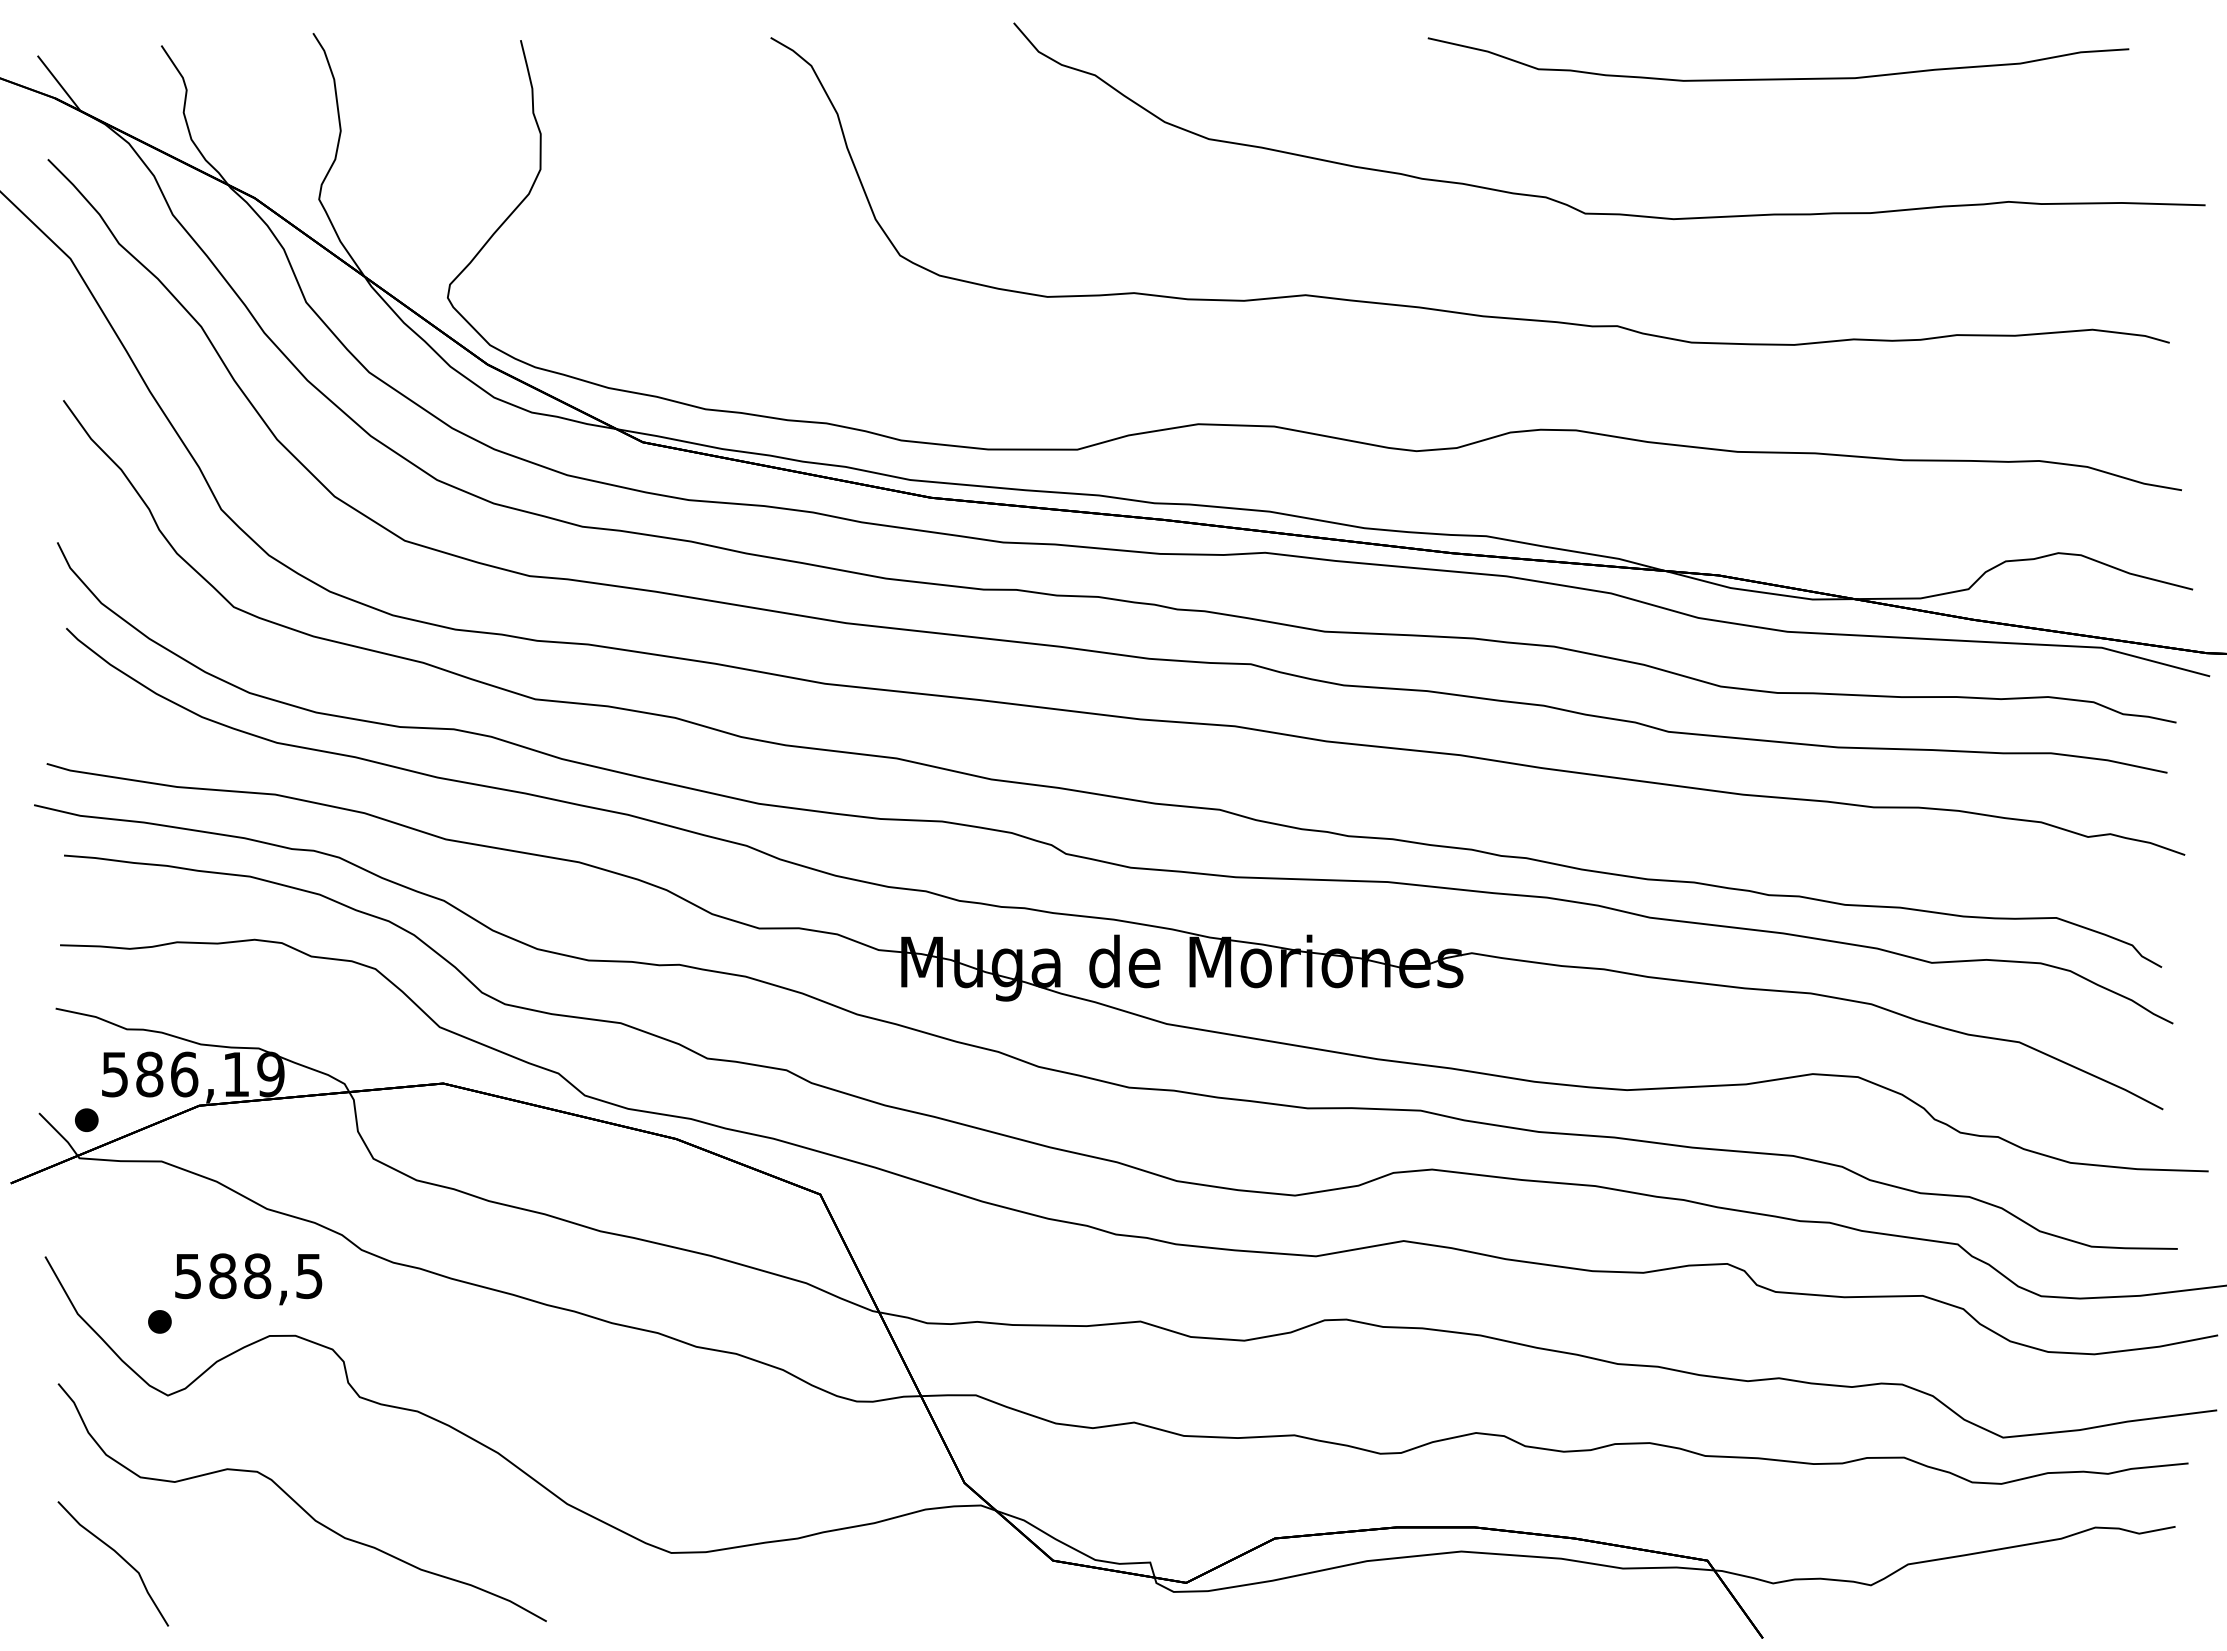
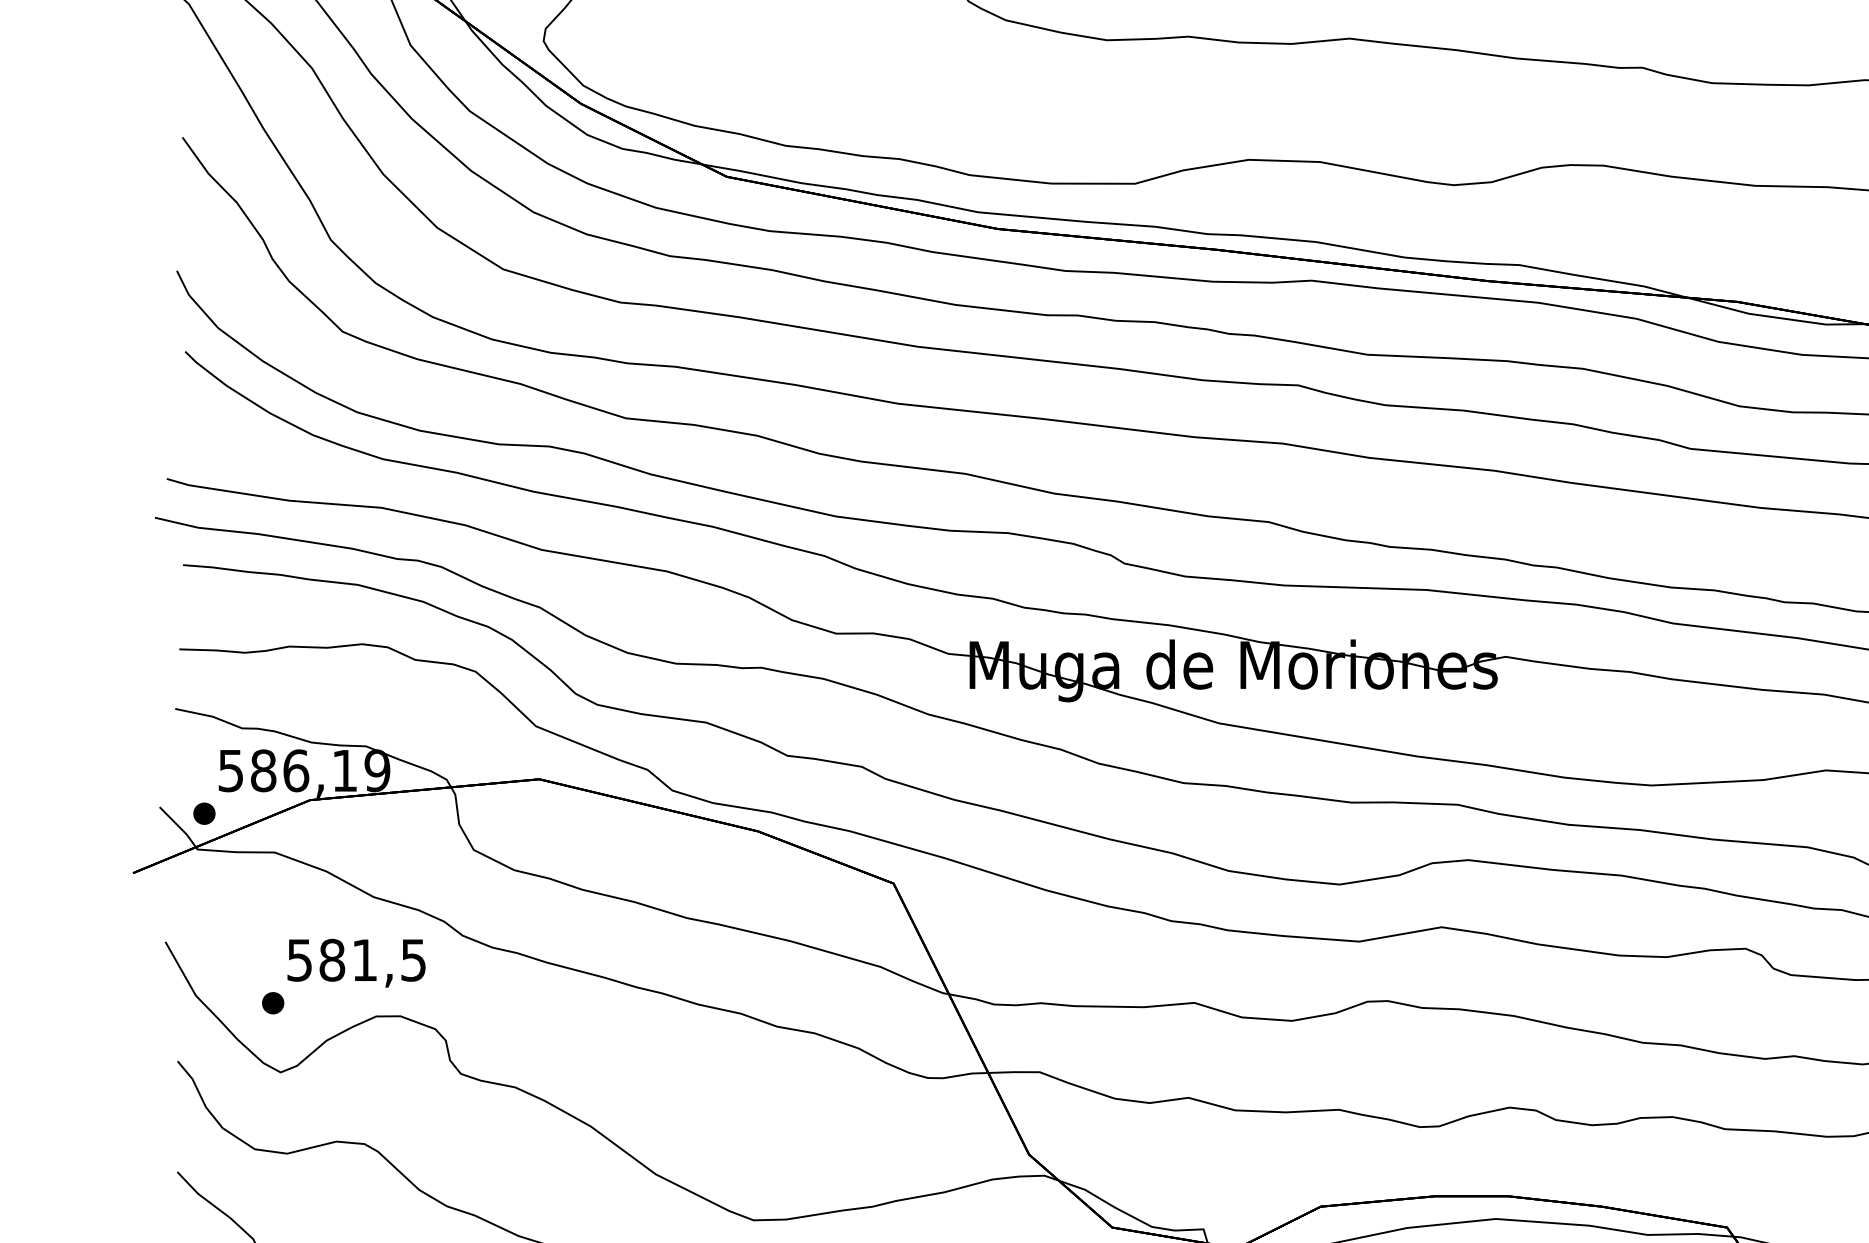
text: (257, 1276) -> (364, 960), 588,5 -> 581,5

